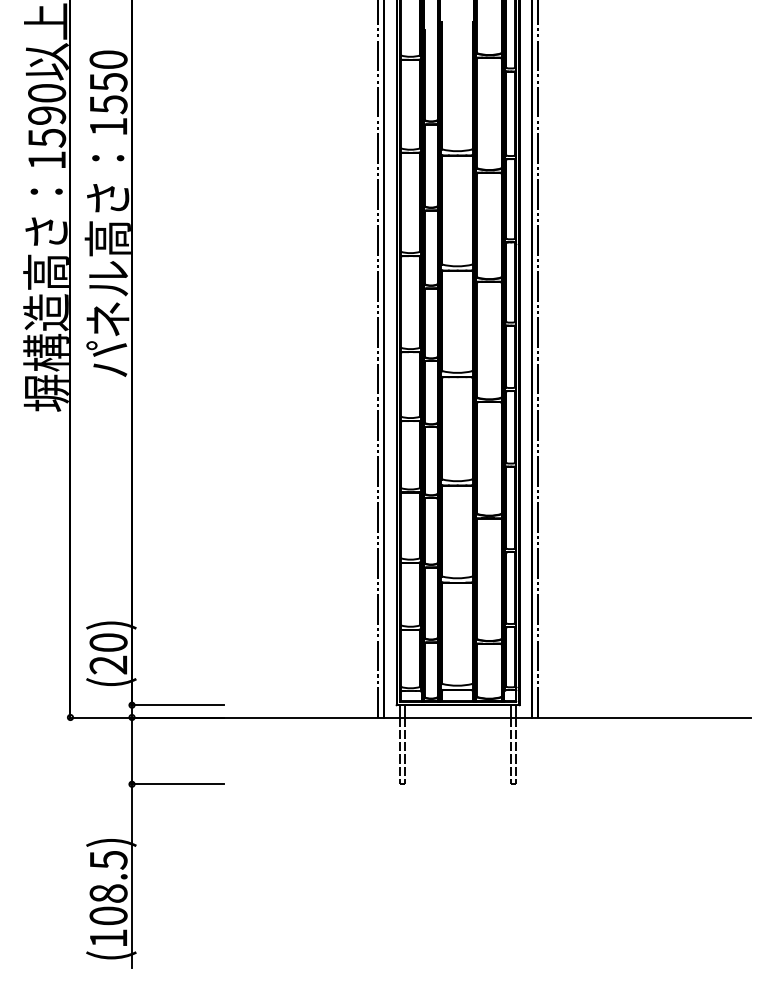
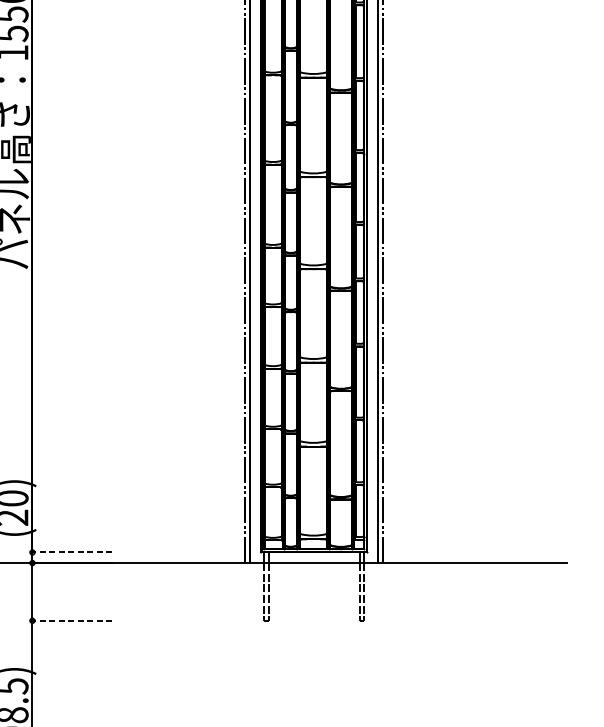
line: (177, 705) -> (71, 552), solid -> dashed
line: (177, 784) -> (71, 620), solid -> dashed

